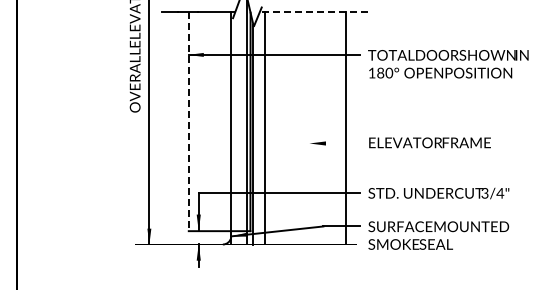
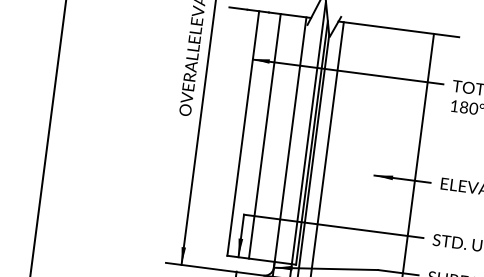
line: (313, 11) -> (398, 29), dashed -> solid
line: (188, 121) -> (242, 133), dashed -> solid
line: (208, 121) -> (265, 136), added
line: (334, 143) -> (402, 179), added

